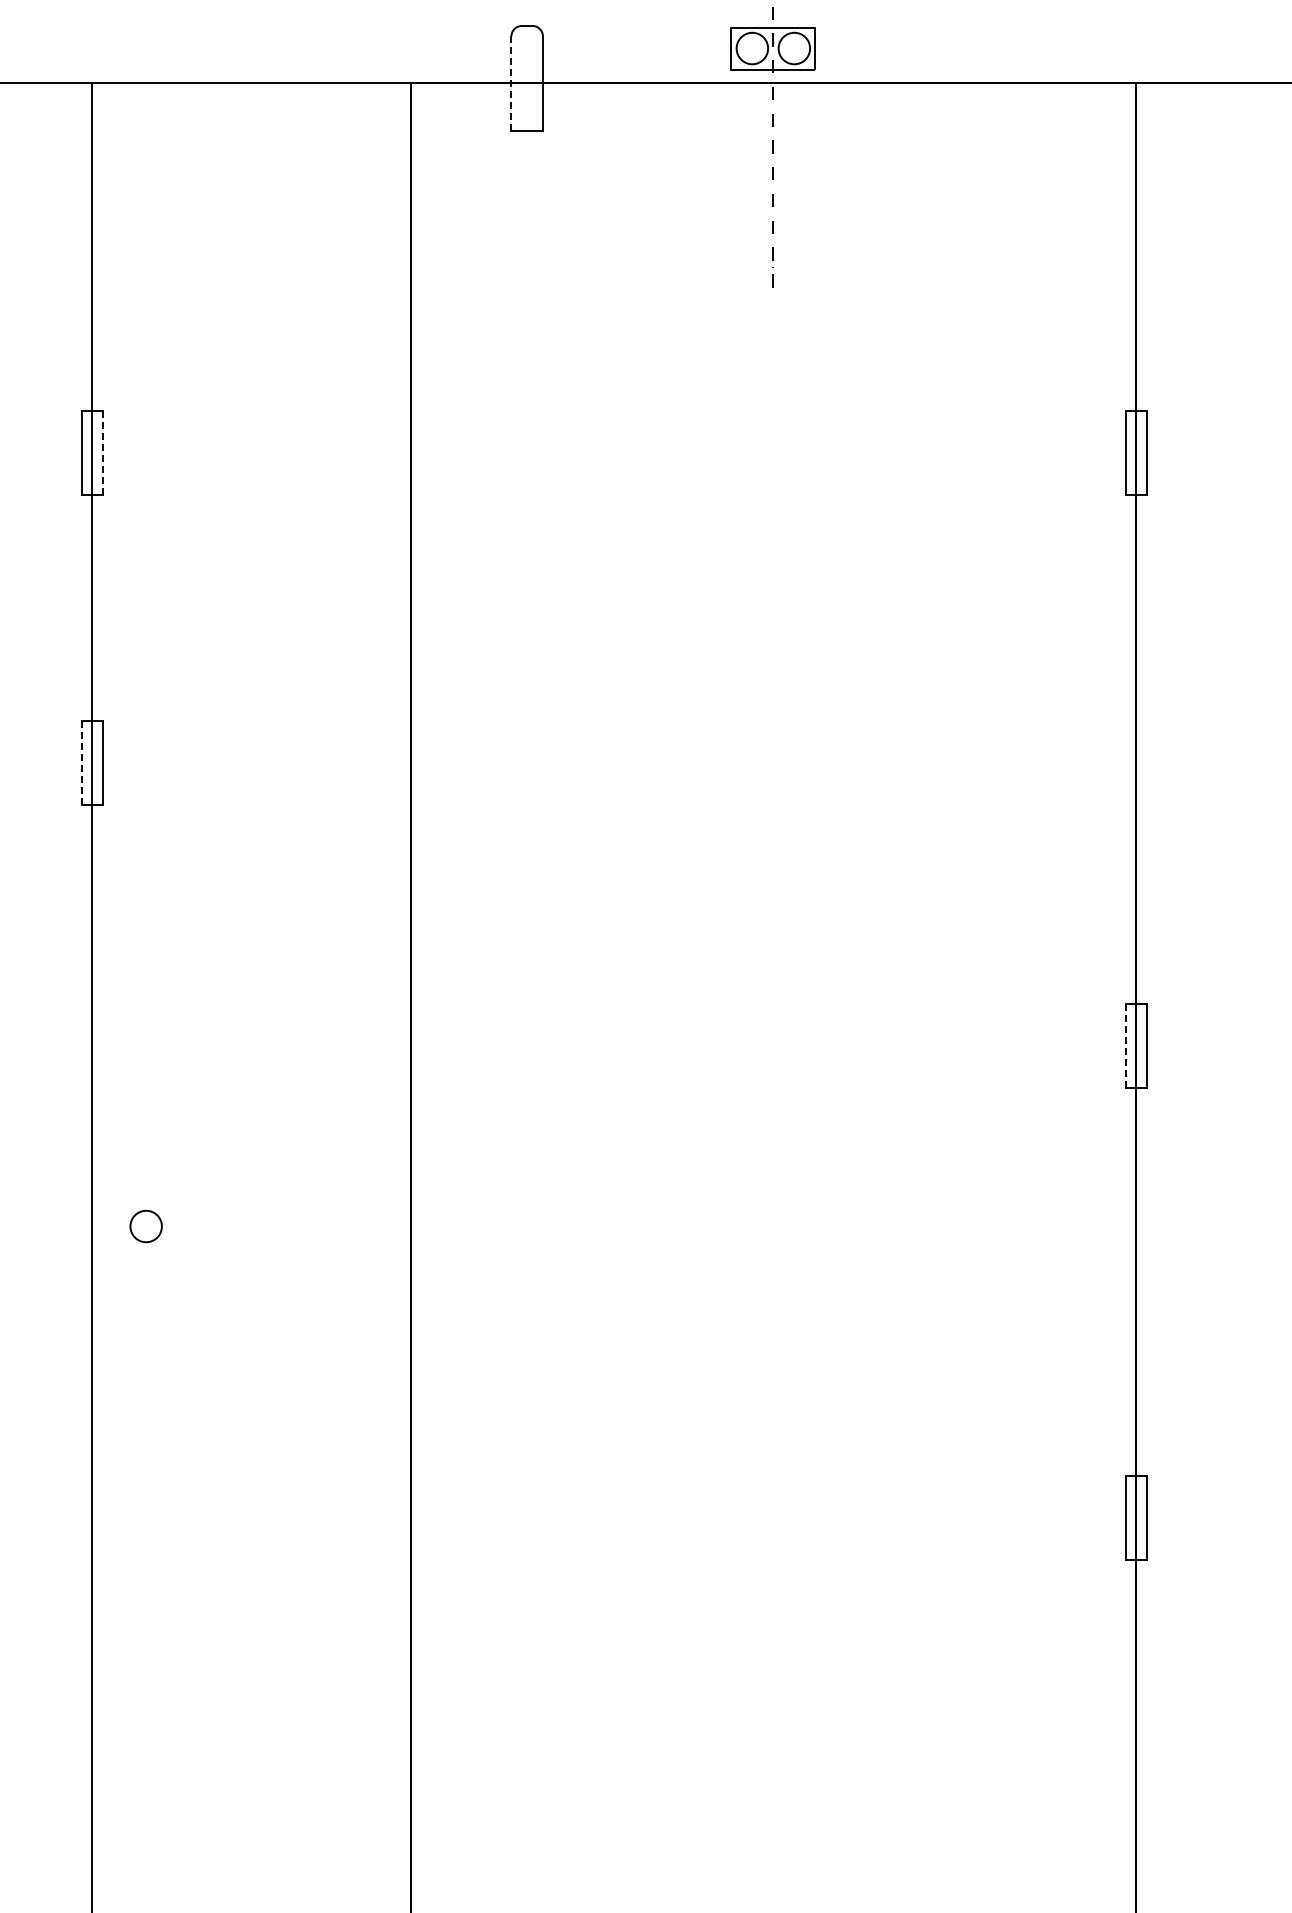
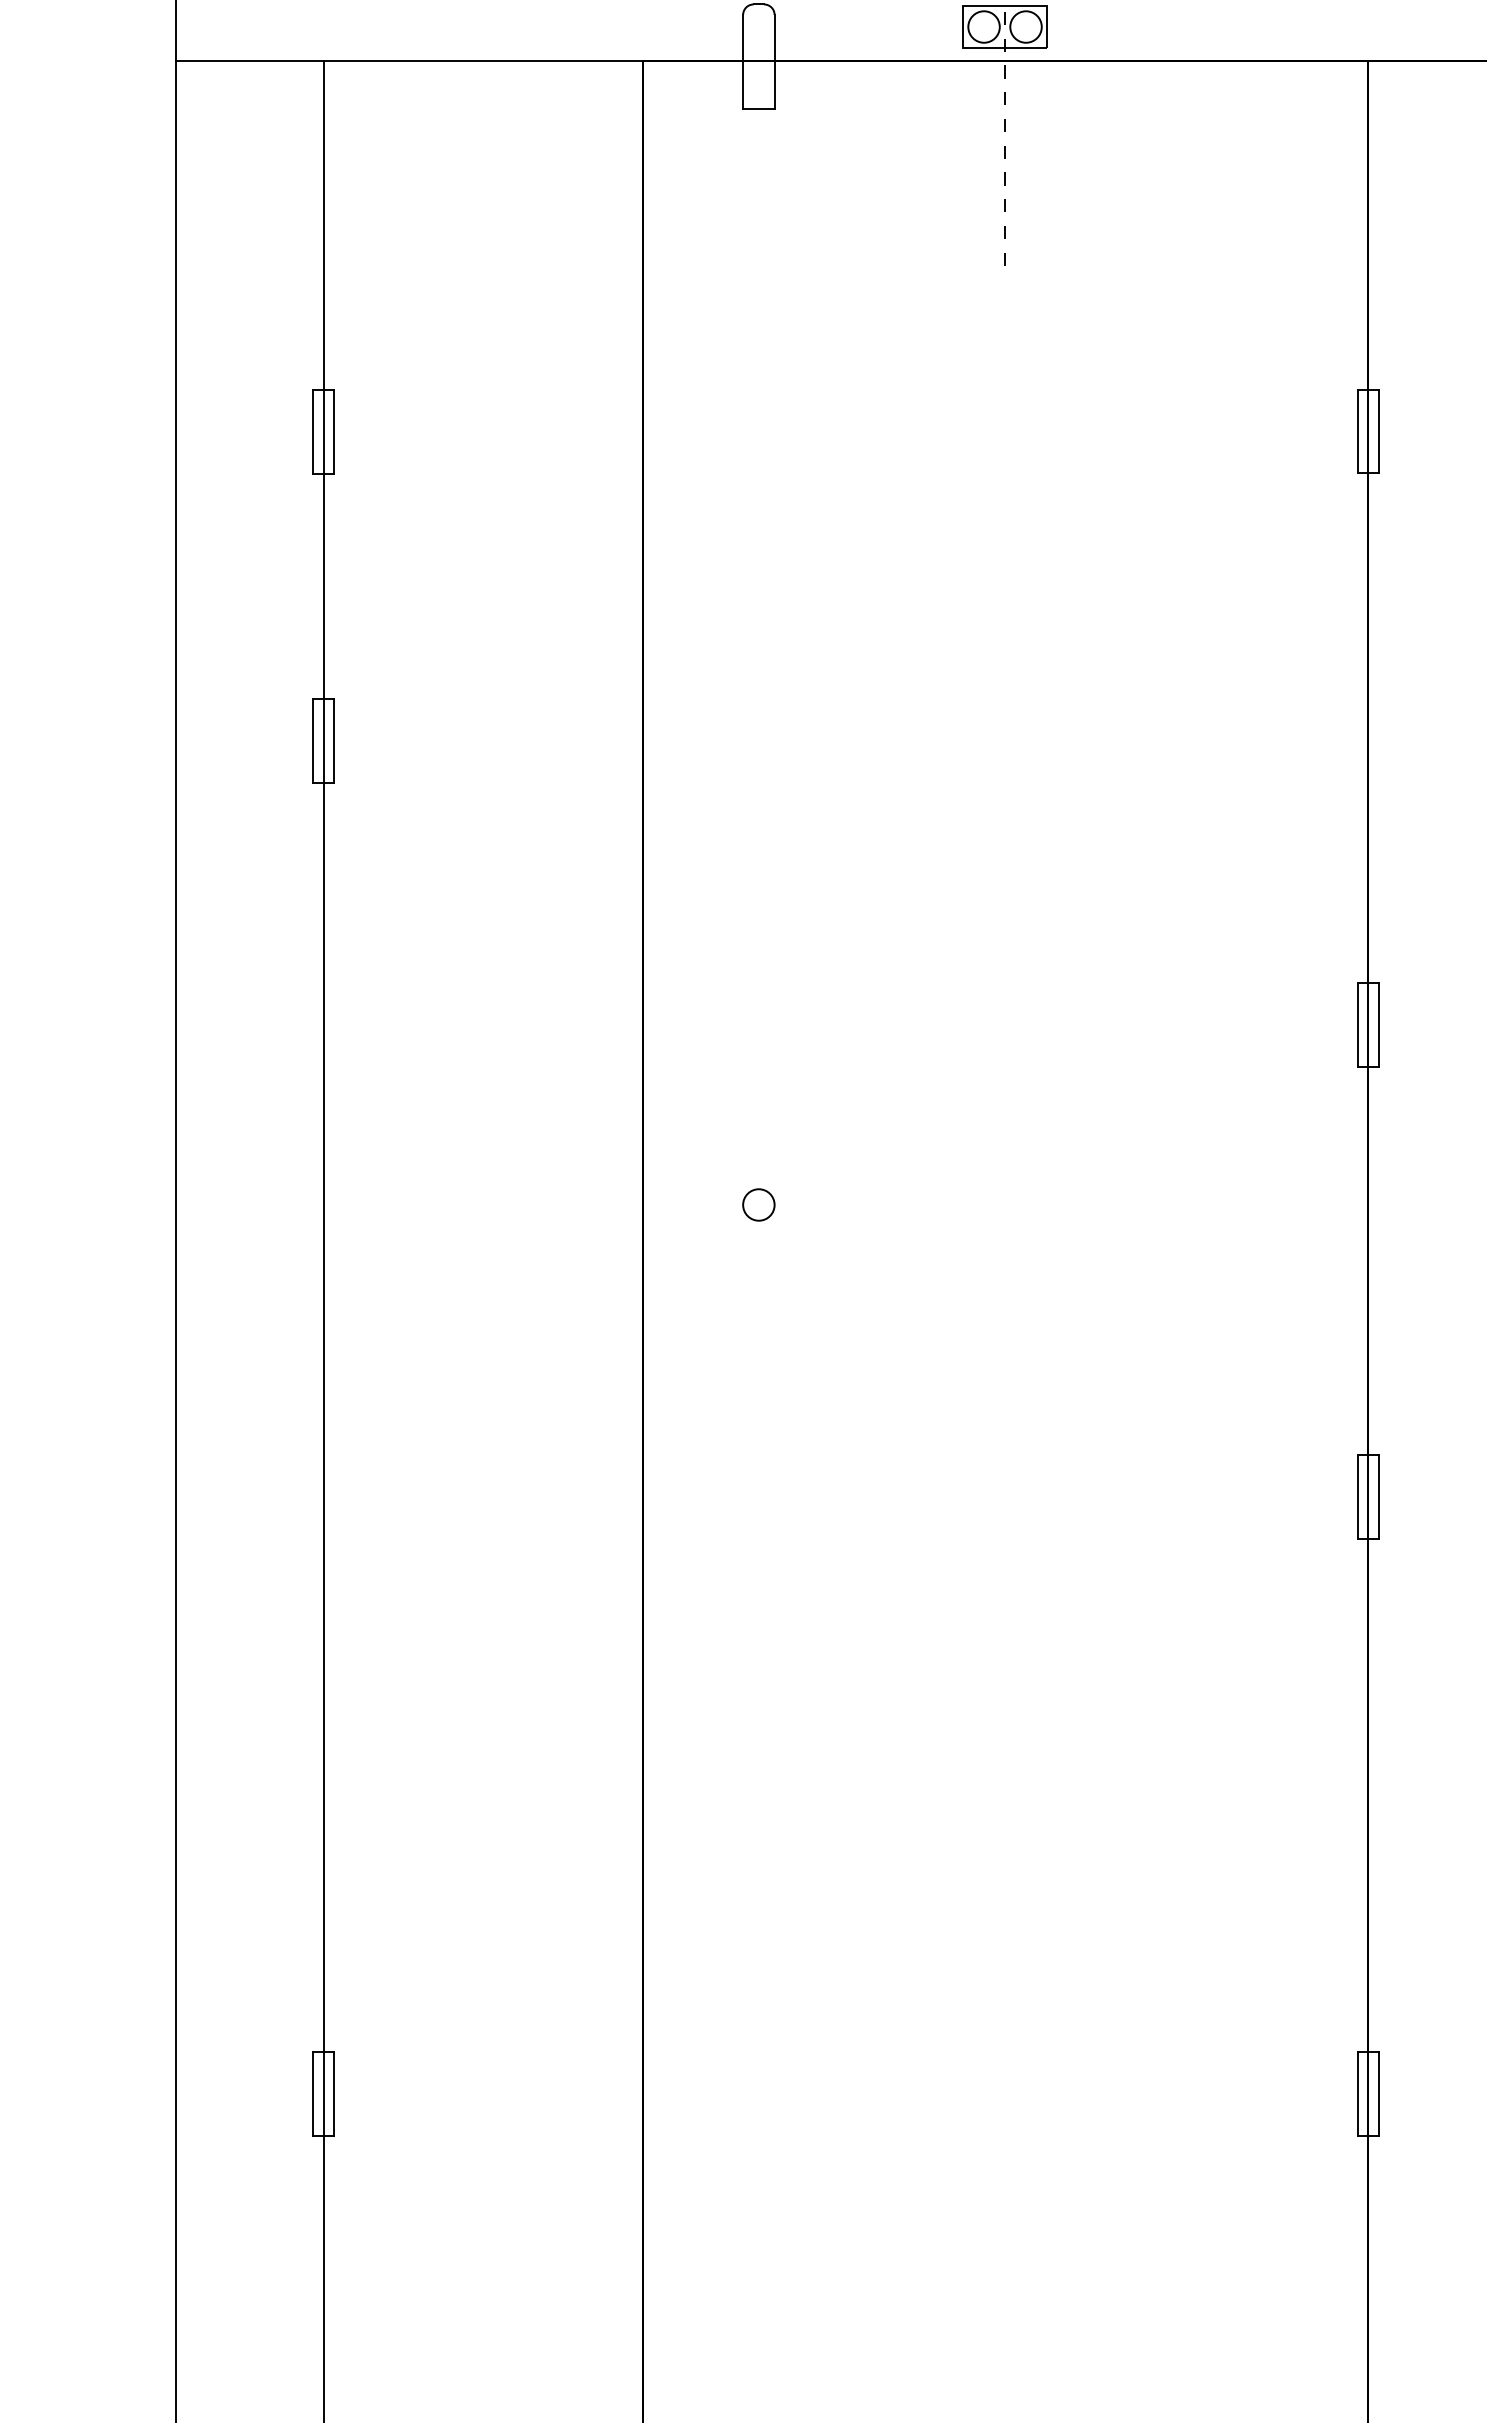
line: (511, 84) -> (743, 62), dashed -> solid
line: (102, 453) -> (334, 431), dashed -> solid
line: (81, 763) -> (313, 741), dashed -> solid
line: (1125, 1046) -> (1357, 1024), dashed -> solid
circle: (145, 1226) -> (758, 1204), moved

